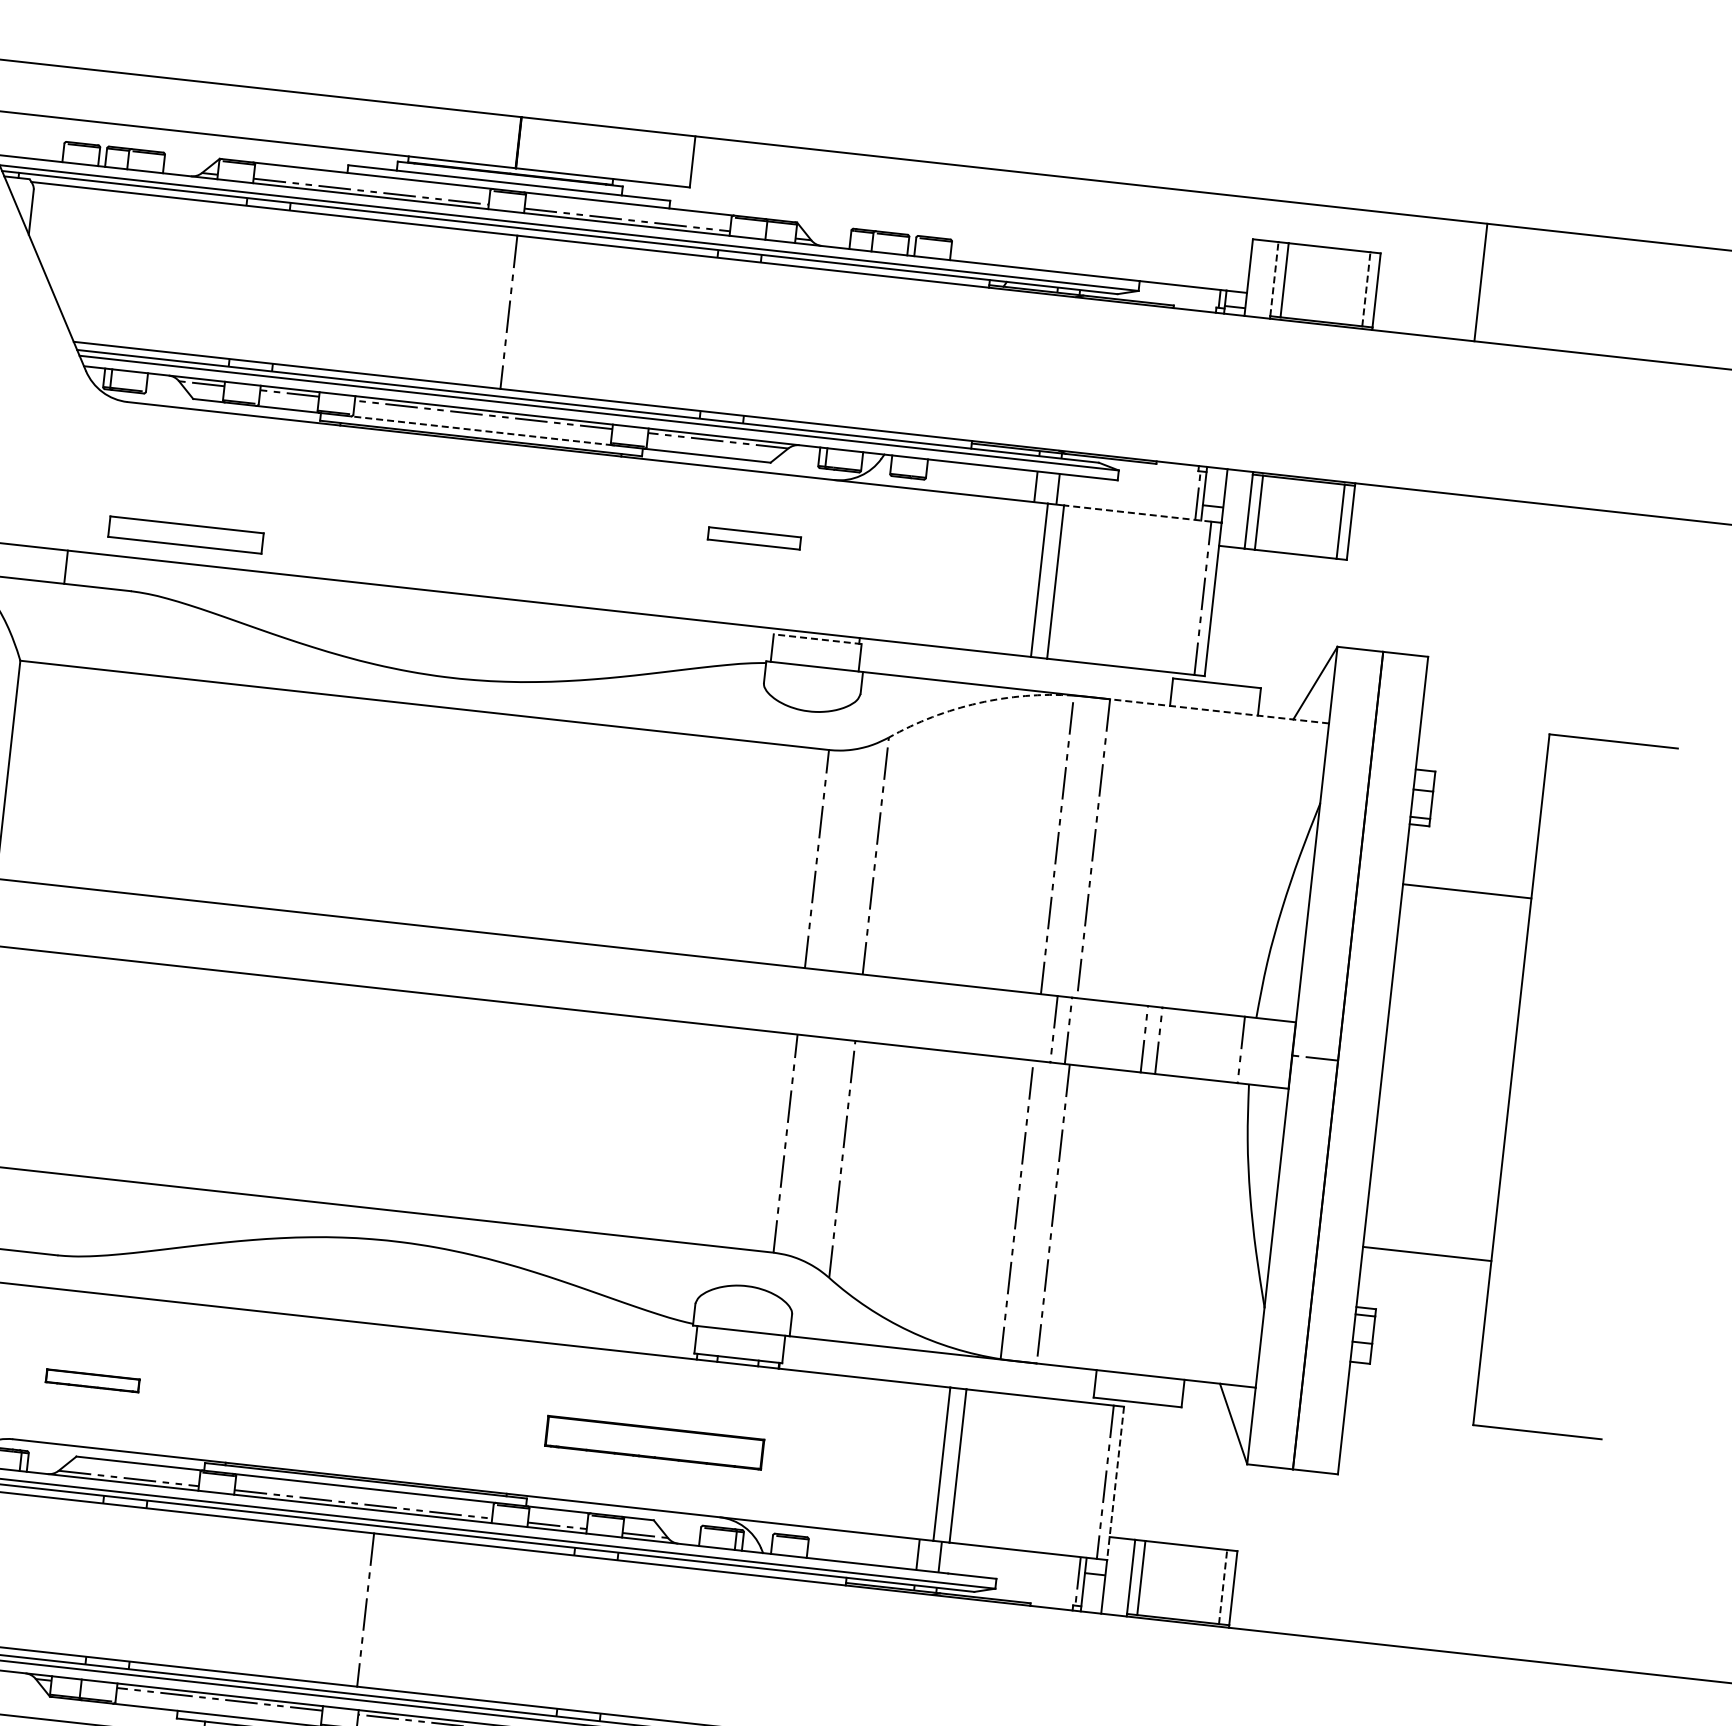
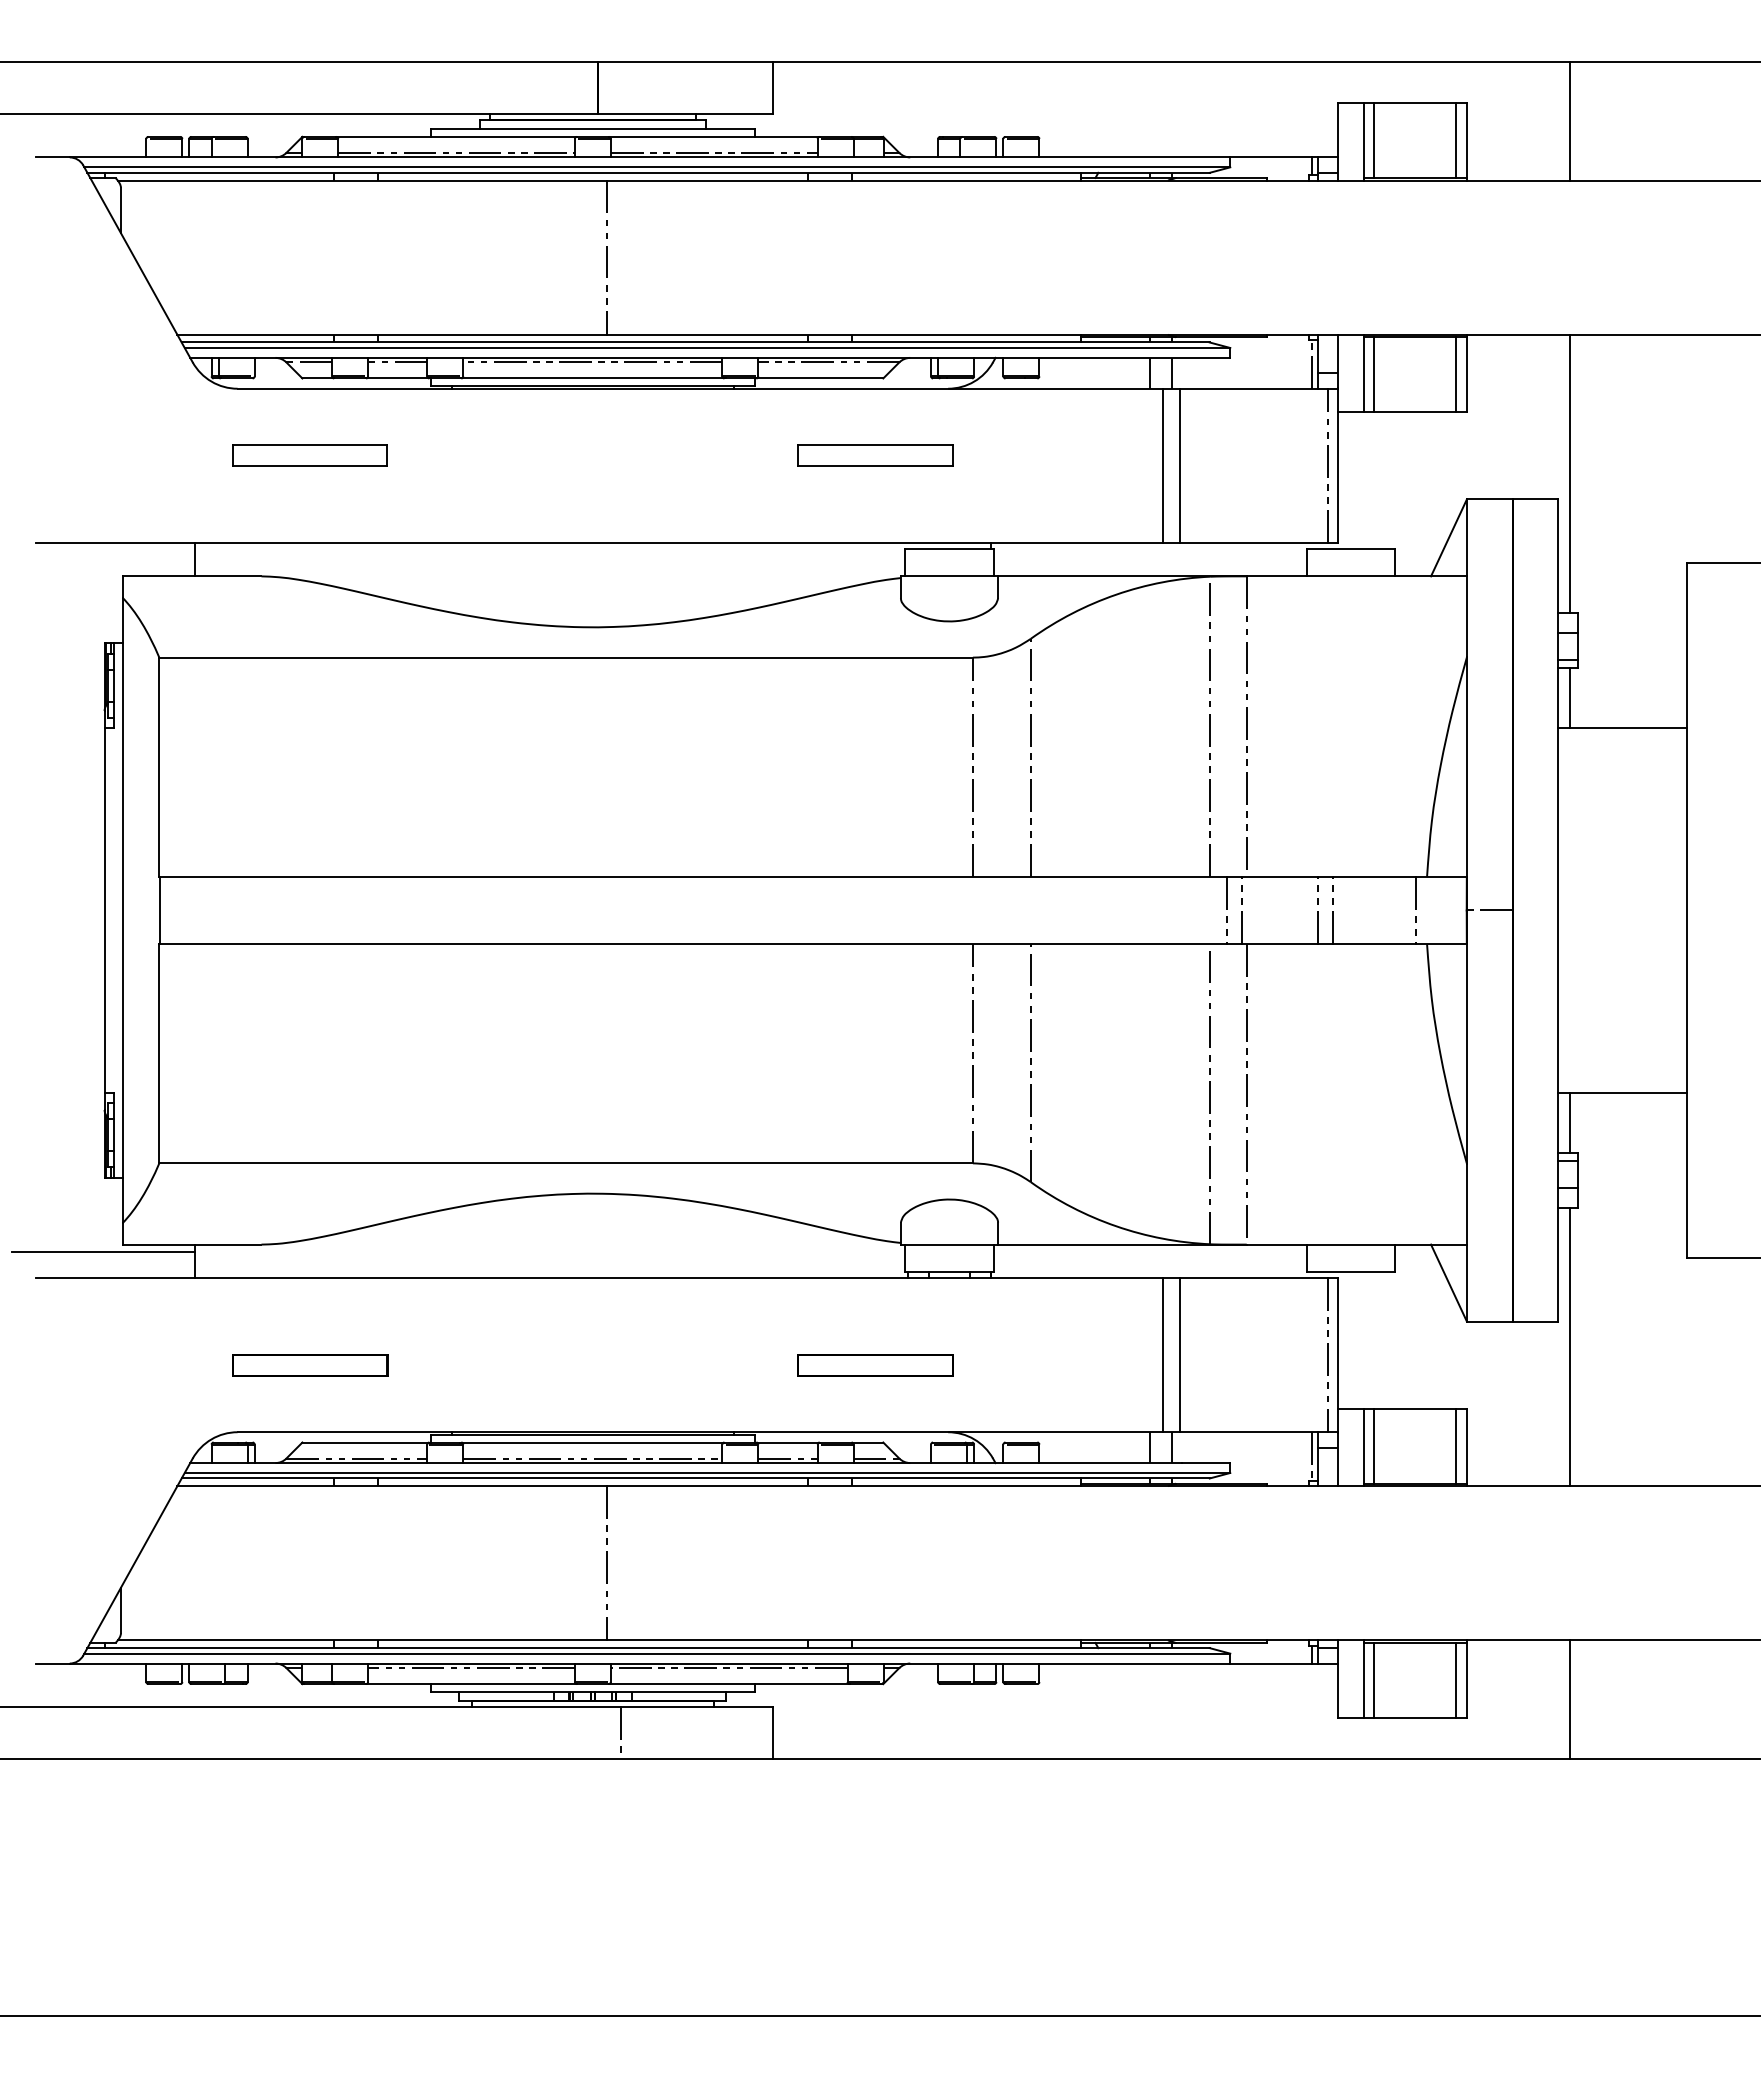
line: (1274, 278) -> (1363, 140), dashed -> solid
line: (1366, 289) -> (1456, 140), dashed -> solid
line: (481, 430) -> (592, 378), dashed -> solid
line: (1137, 513) -> (1253, 388), dashed -> solid
part: (185, 534) -> (309, 455), moved
part: (754, 538) -> (875, 455), size x1.67
line: (1442, 632) -> (1569, 473), added
line: (817, 638) -> (949, 548), dashed -> solid
arc: (978, 703) -> (1116, 594), dashed -> solid
line: (1219, 711) -> (1356, 576), dashed -> solid
line: (1417, 855) -> (1569, 697), added
line: (1371, 1277) -> (1569, 1122), added
part: (92, 1380) -> (310, 1365), size x1.67
part: (654, 1442) -> (875, 1365), size x0.71
line: (1115, 1483) -> (1338, 1355), dashed -> solid
line: (1346, 1501) -> (1569, 1347), added
line: (1223, 1586) -> (1456, 1445), dashed -> solid

